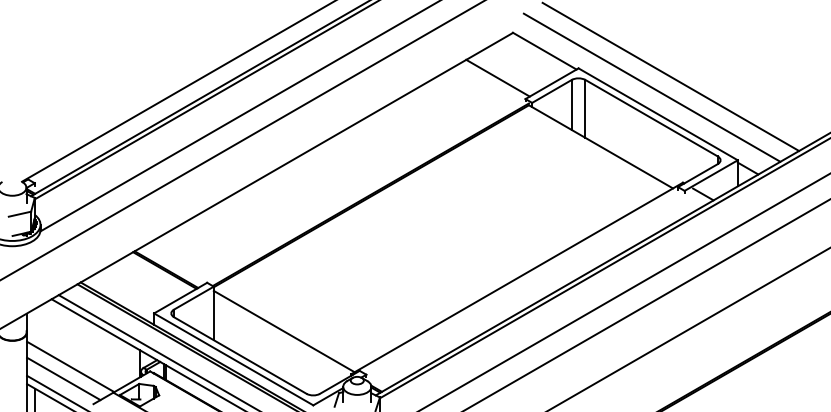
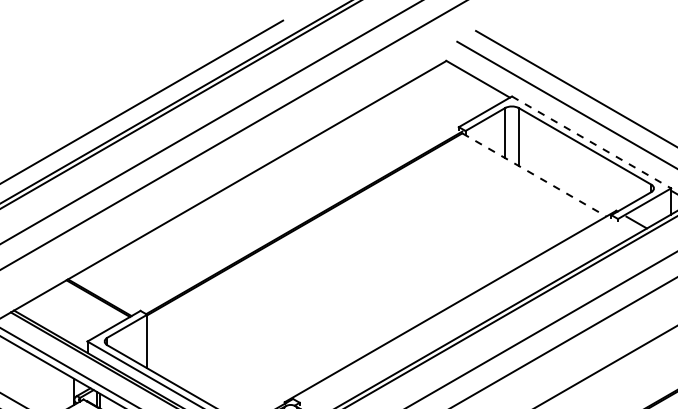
line: (497, 77) -> (430, 105), removed
line: (658, 114) -> (591, 142), solid -> dashed
line: (601, 147) -> (534, 175), solid -> dashed
line: (283, 331) -> (216, 359), removed

